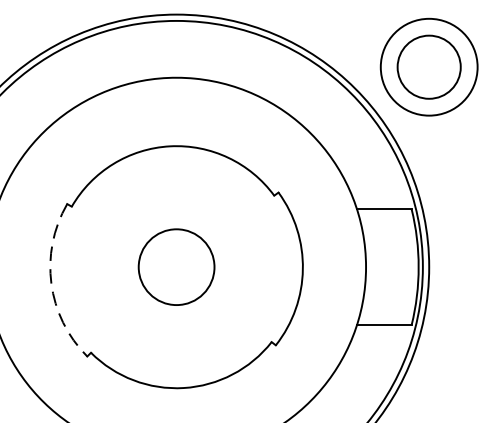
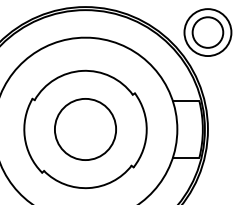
circle: (176, 267) -> (85, 129), size x1.67
arc: (50, 283) -> (24, 137), dashed -> solid

